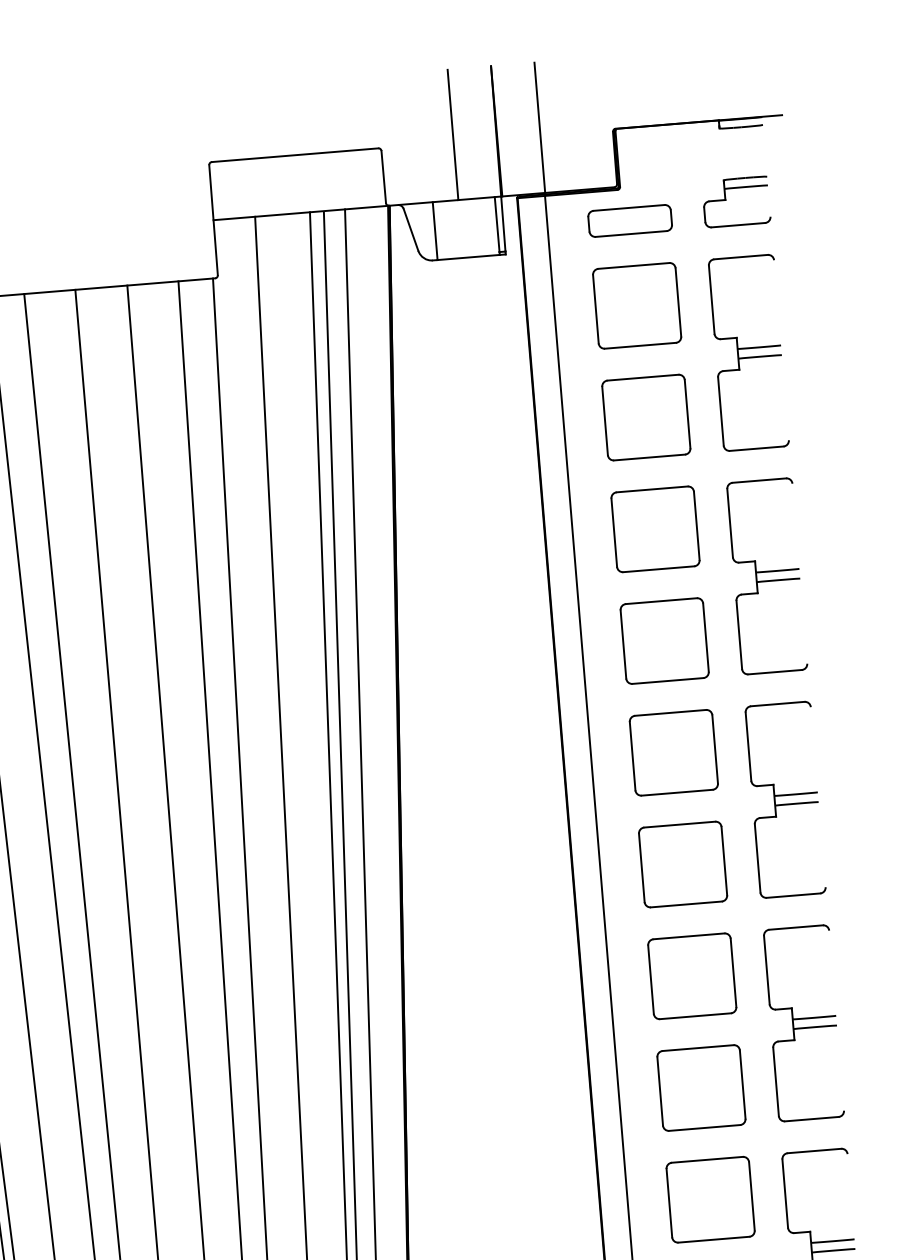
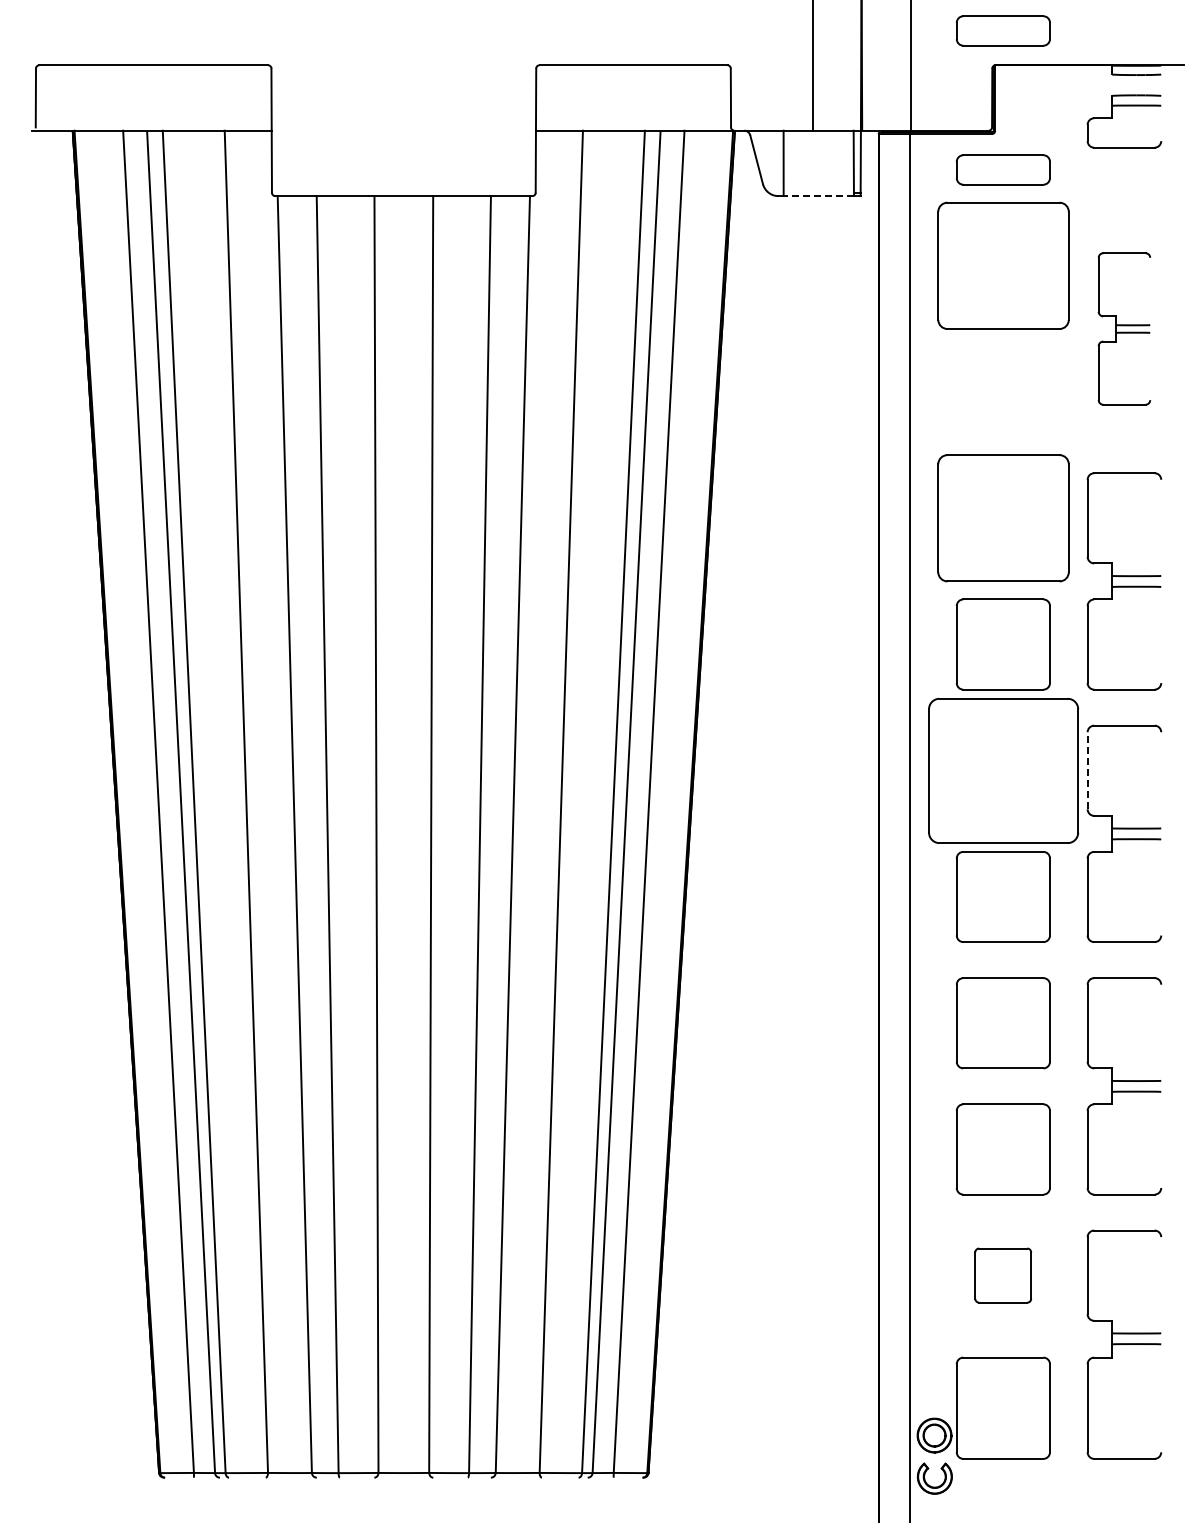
part: (620, 97) -> (1003, 30), added
part: (725, 200) -> (1112, 118), moved
line: (468, 257) -> (818, 196), solid -> dashed
part: (636, 305) -> (1002, 265), size x1.4
part: (748, 352) -> (1124, 328), size x0.7
part: (645, 417) -> (1002, 391), removed
part: (654, 529) -> (1002, 518), size x1.4
line: (748, 746) -> (1087, 770), solid -> dashed
part: (673, 752) -> (1002, 770), size x1.6
part: (709, 1199) -> (1002, 1275), size x0.6

